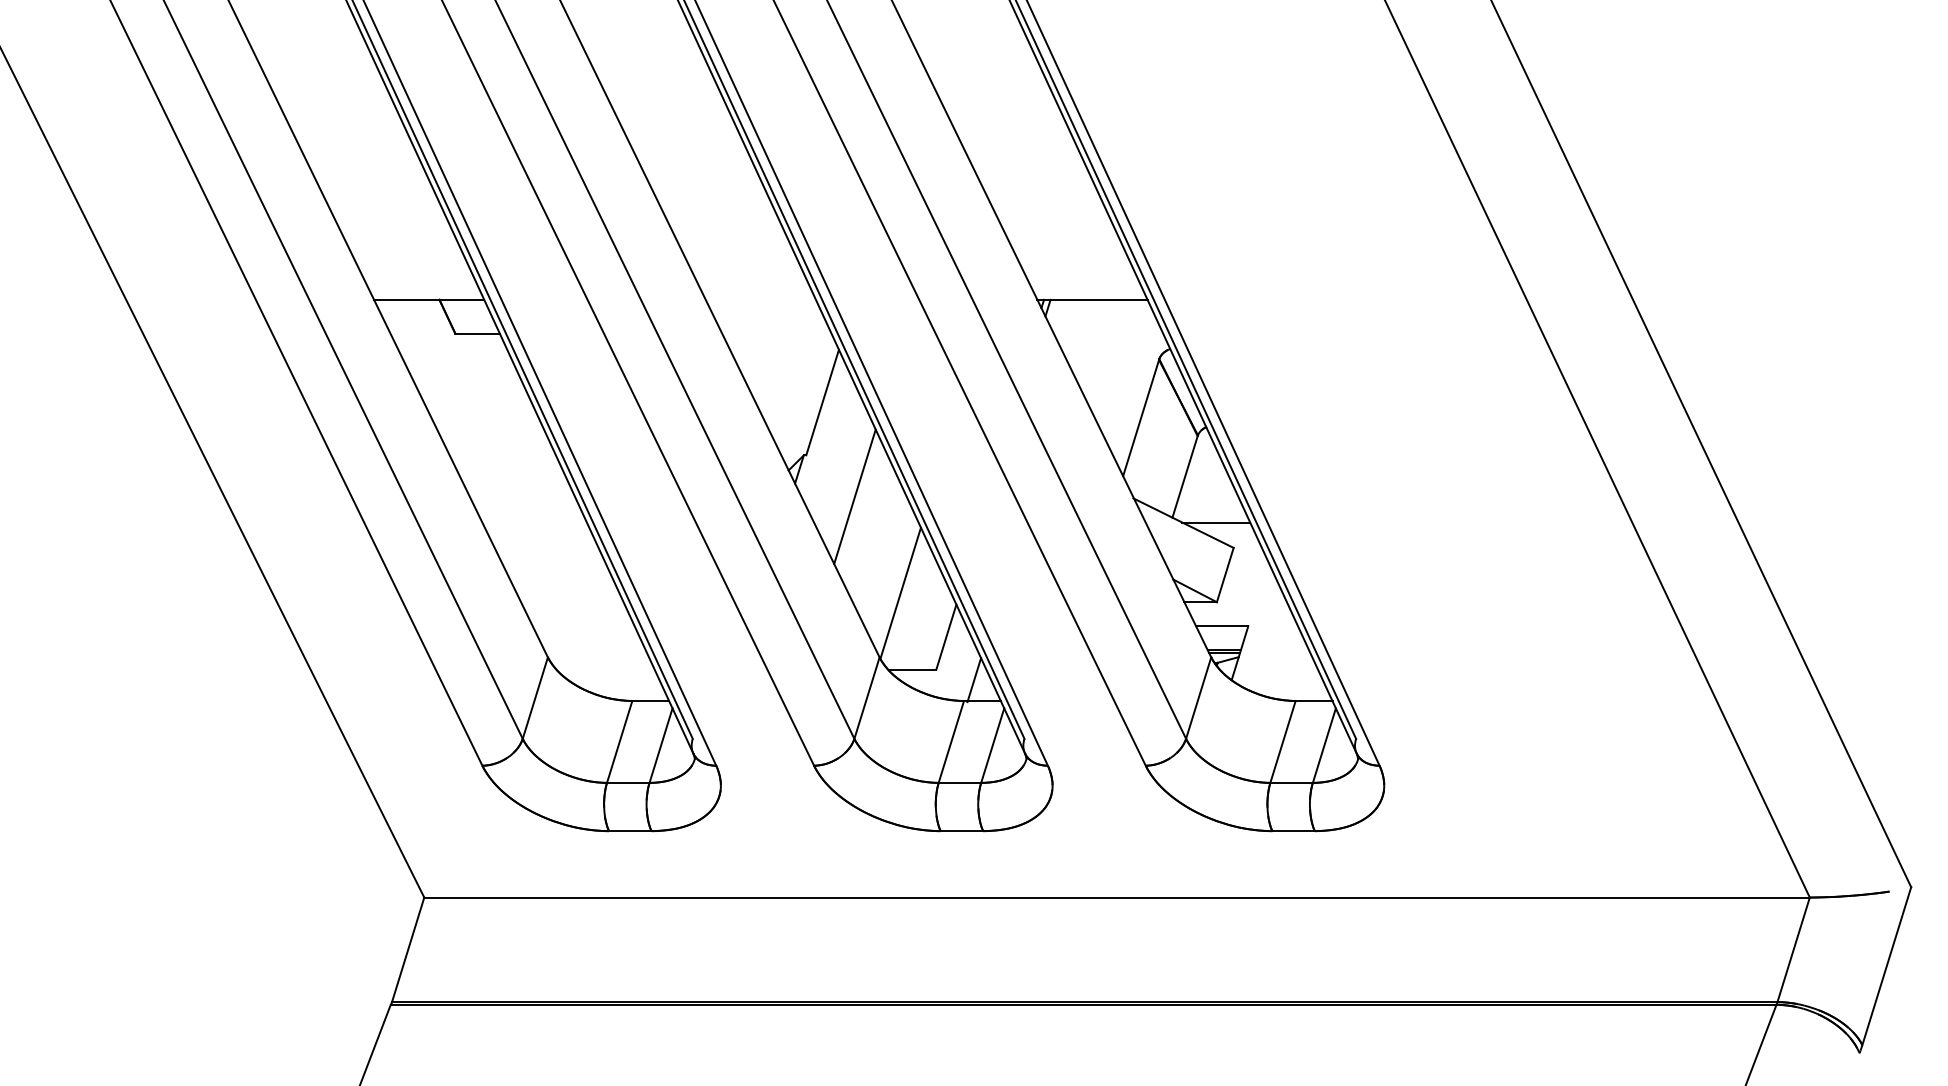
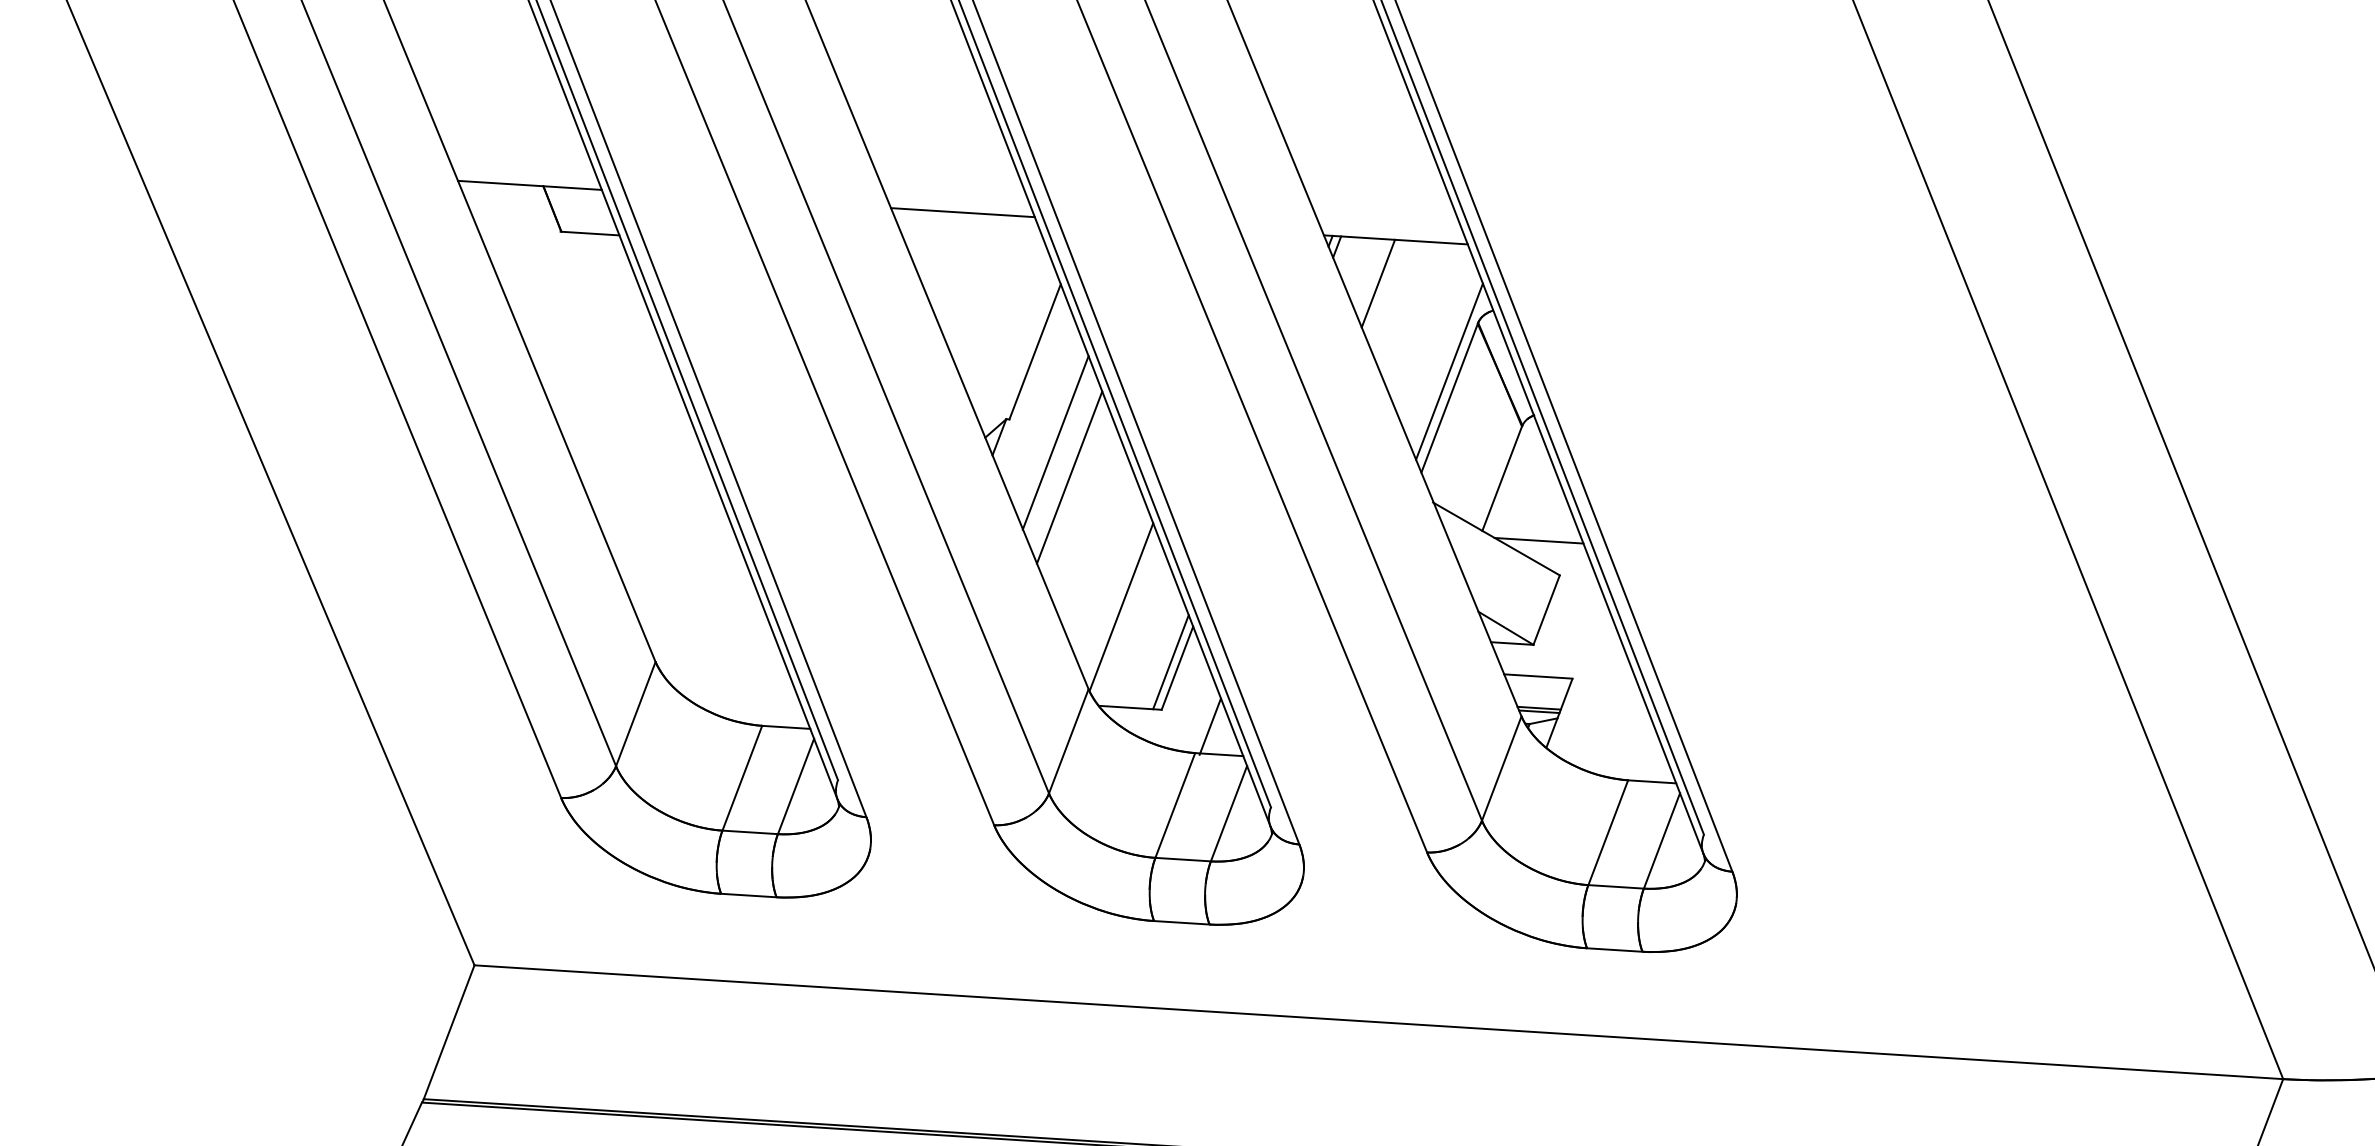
line: (760, 299) -> (962, 212), added
line: (1080, 333) -> (1377, 282), added
line: (1139, 397) -> (1449, 371), added
line: (842, 470) -> (1055, 442), added
line: (940, 632) -> (1170, 661), added

